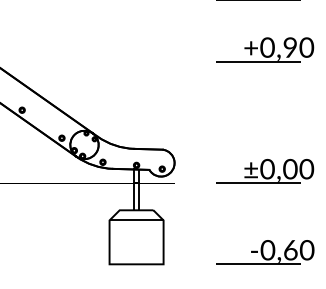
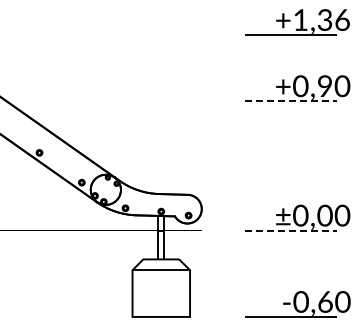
line: (258, 61) -> (291, 101), solid -> dashed
line: (258, 183) -> (291, 230), solid -> dashed

